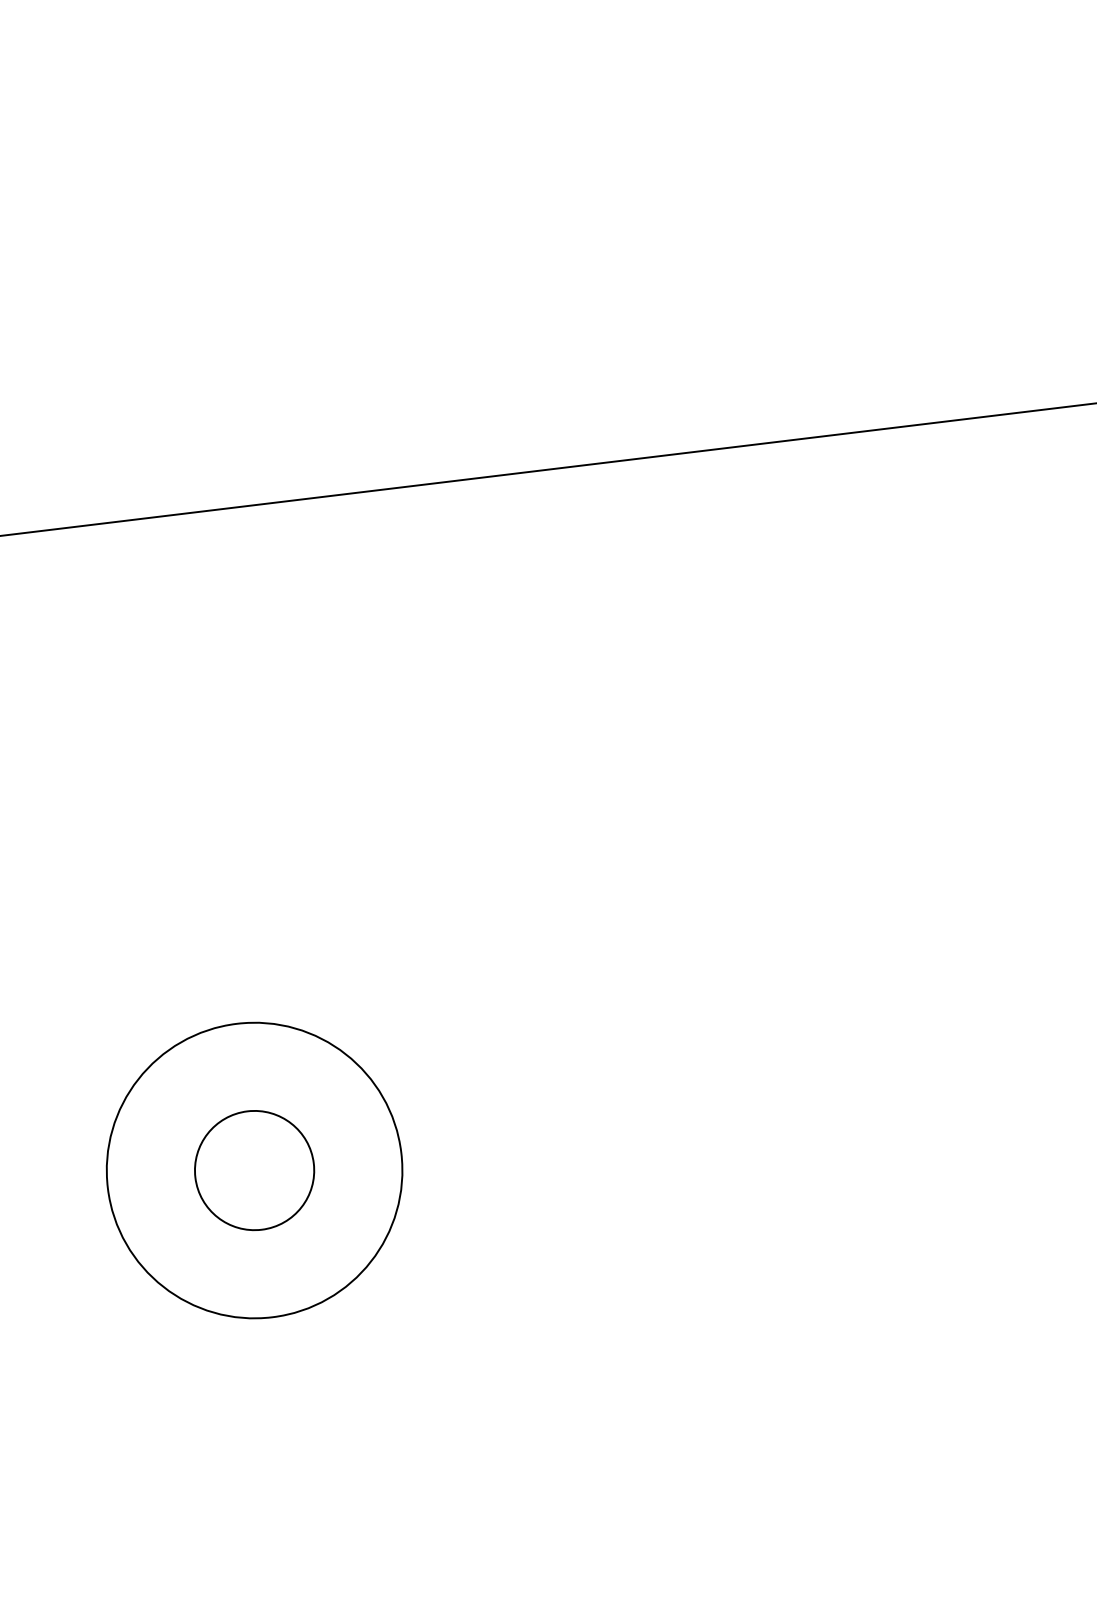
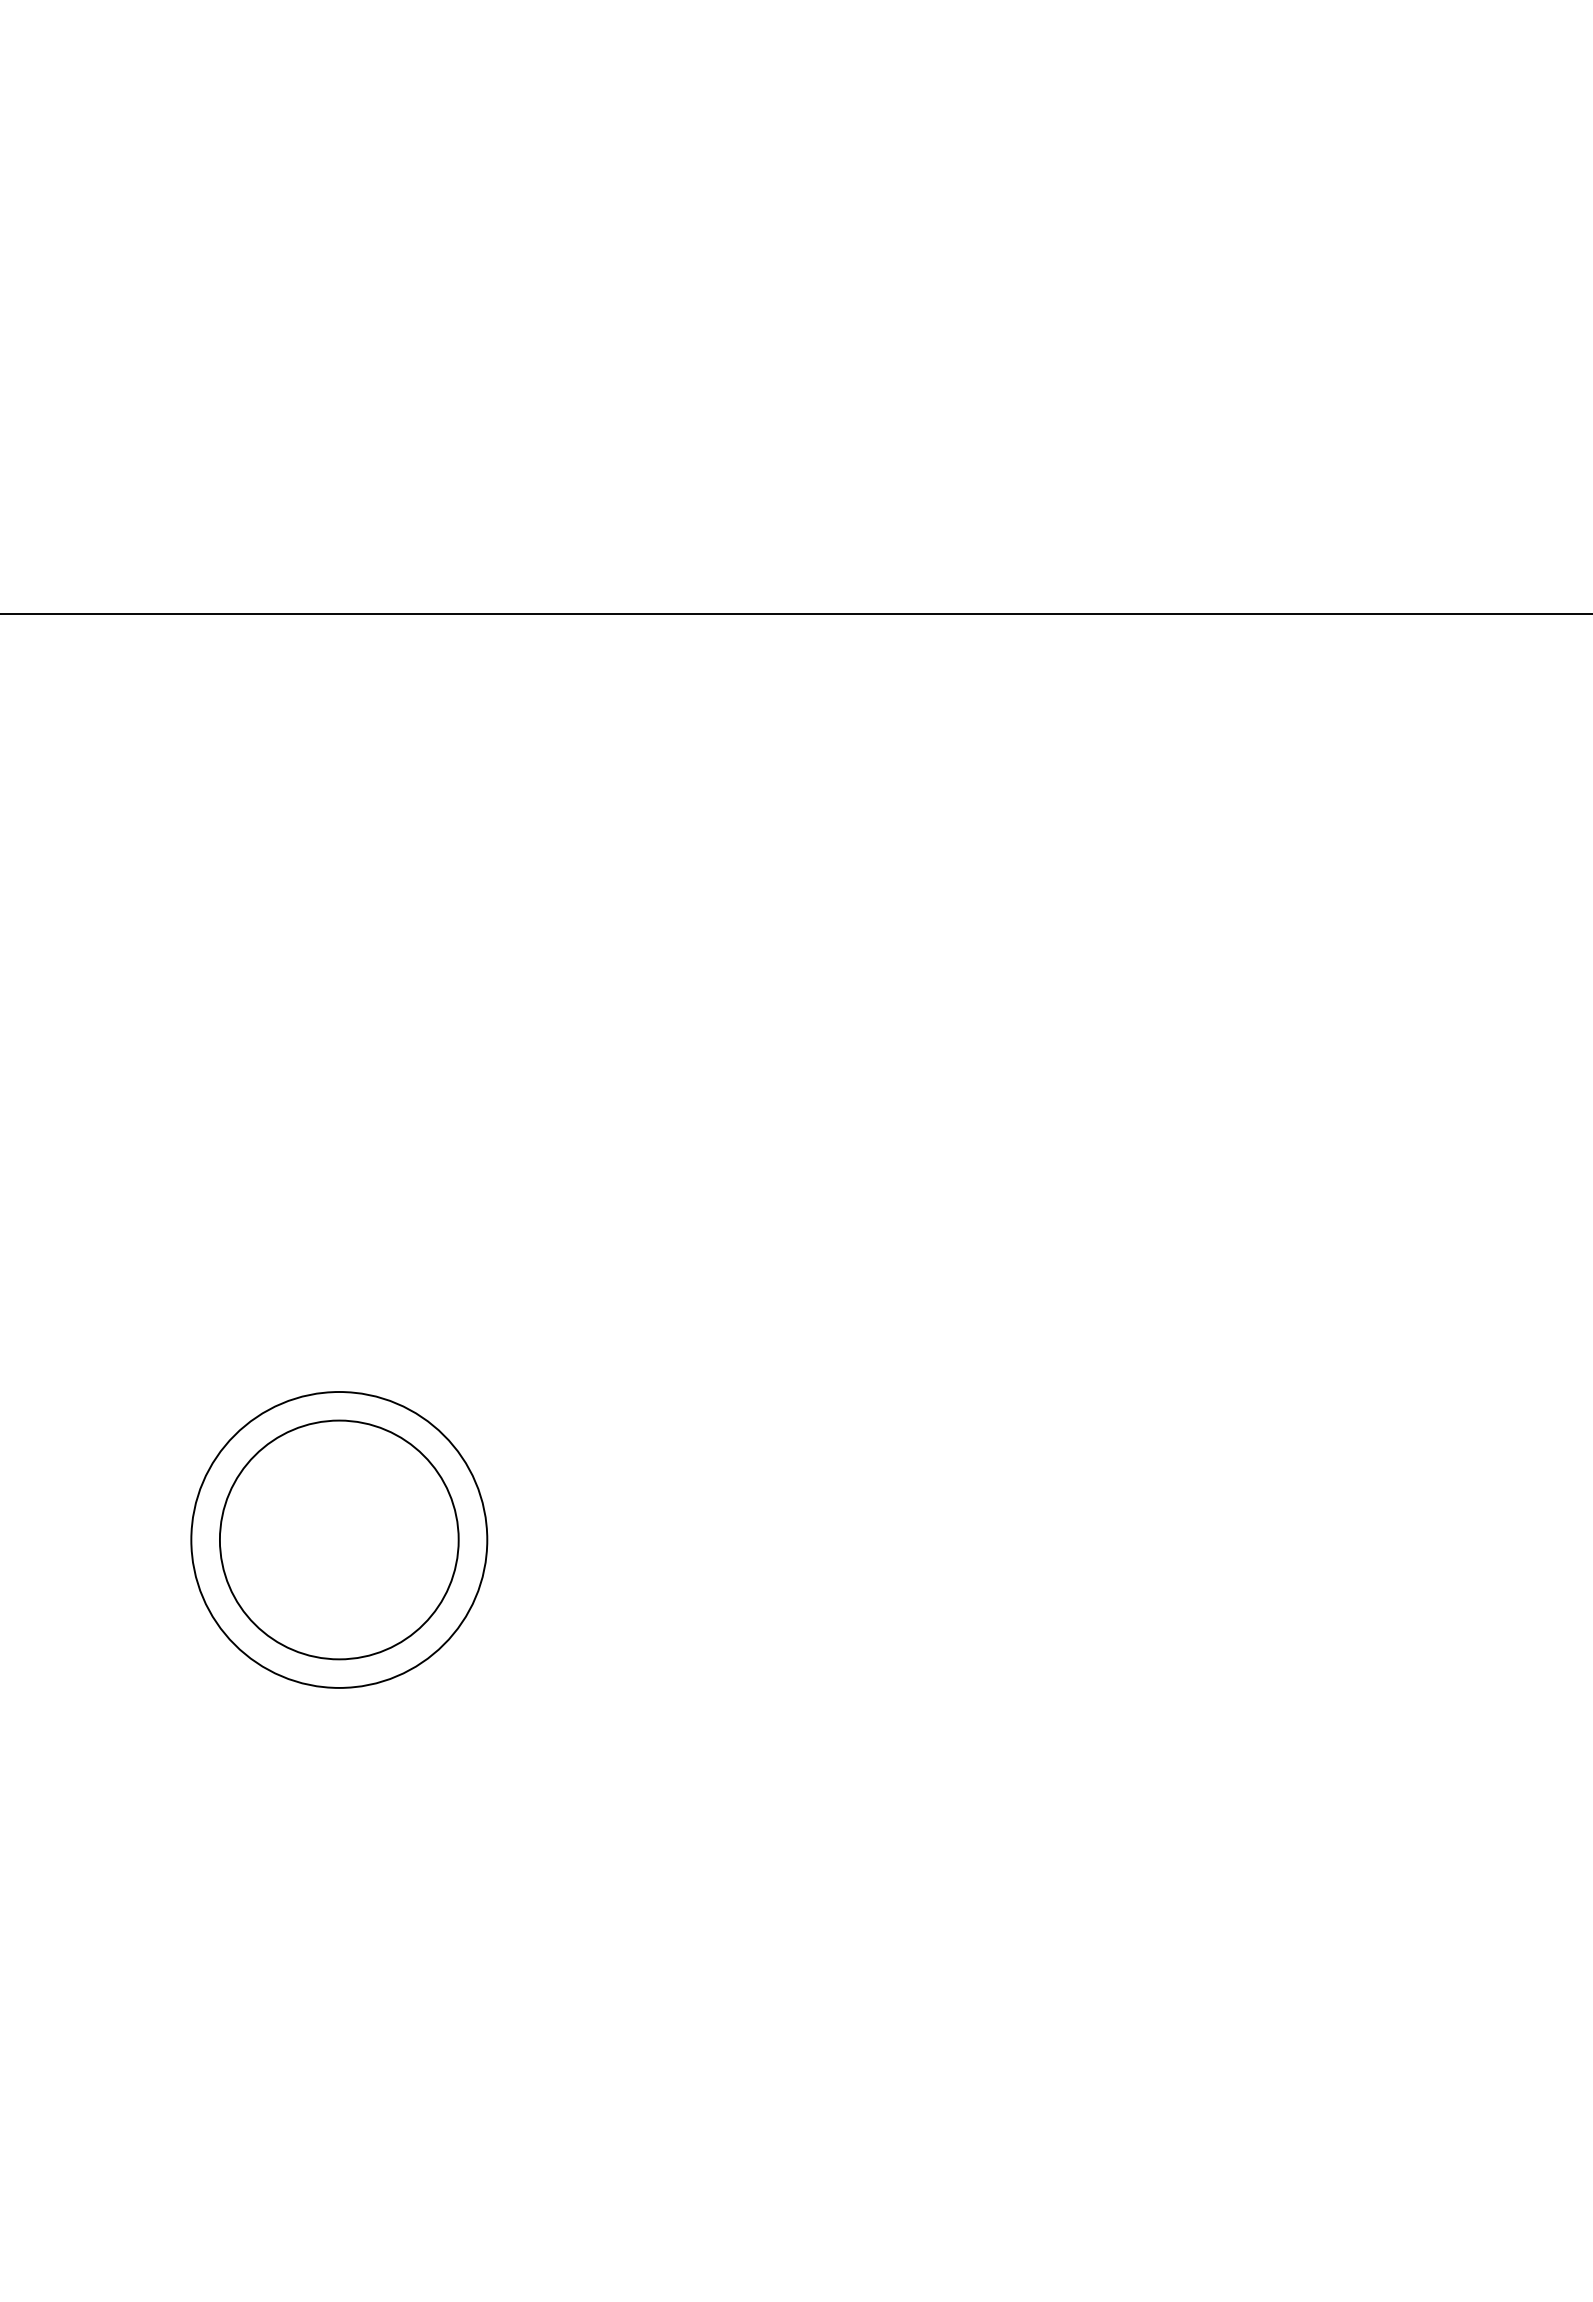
circle: (253, 1170) -> (338, 1539), size x1.43
circle: (254, 1170) -> (339, 1539), size x0.71

